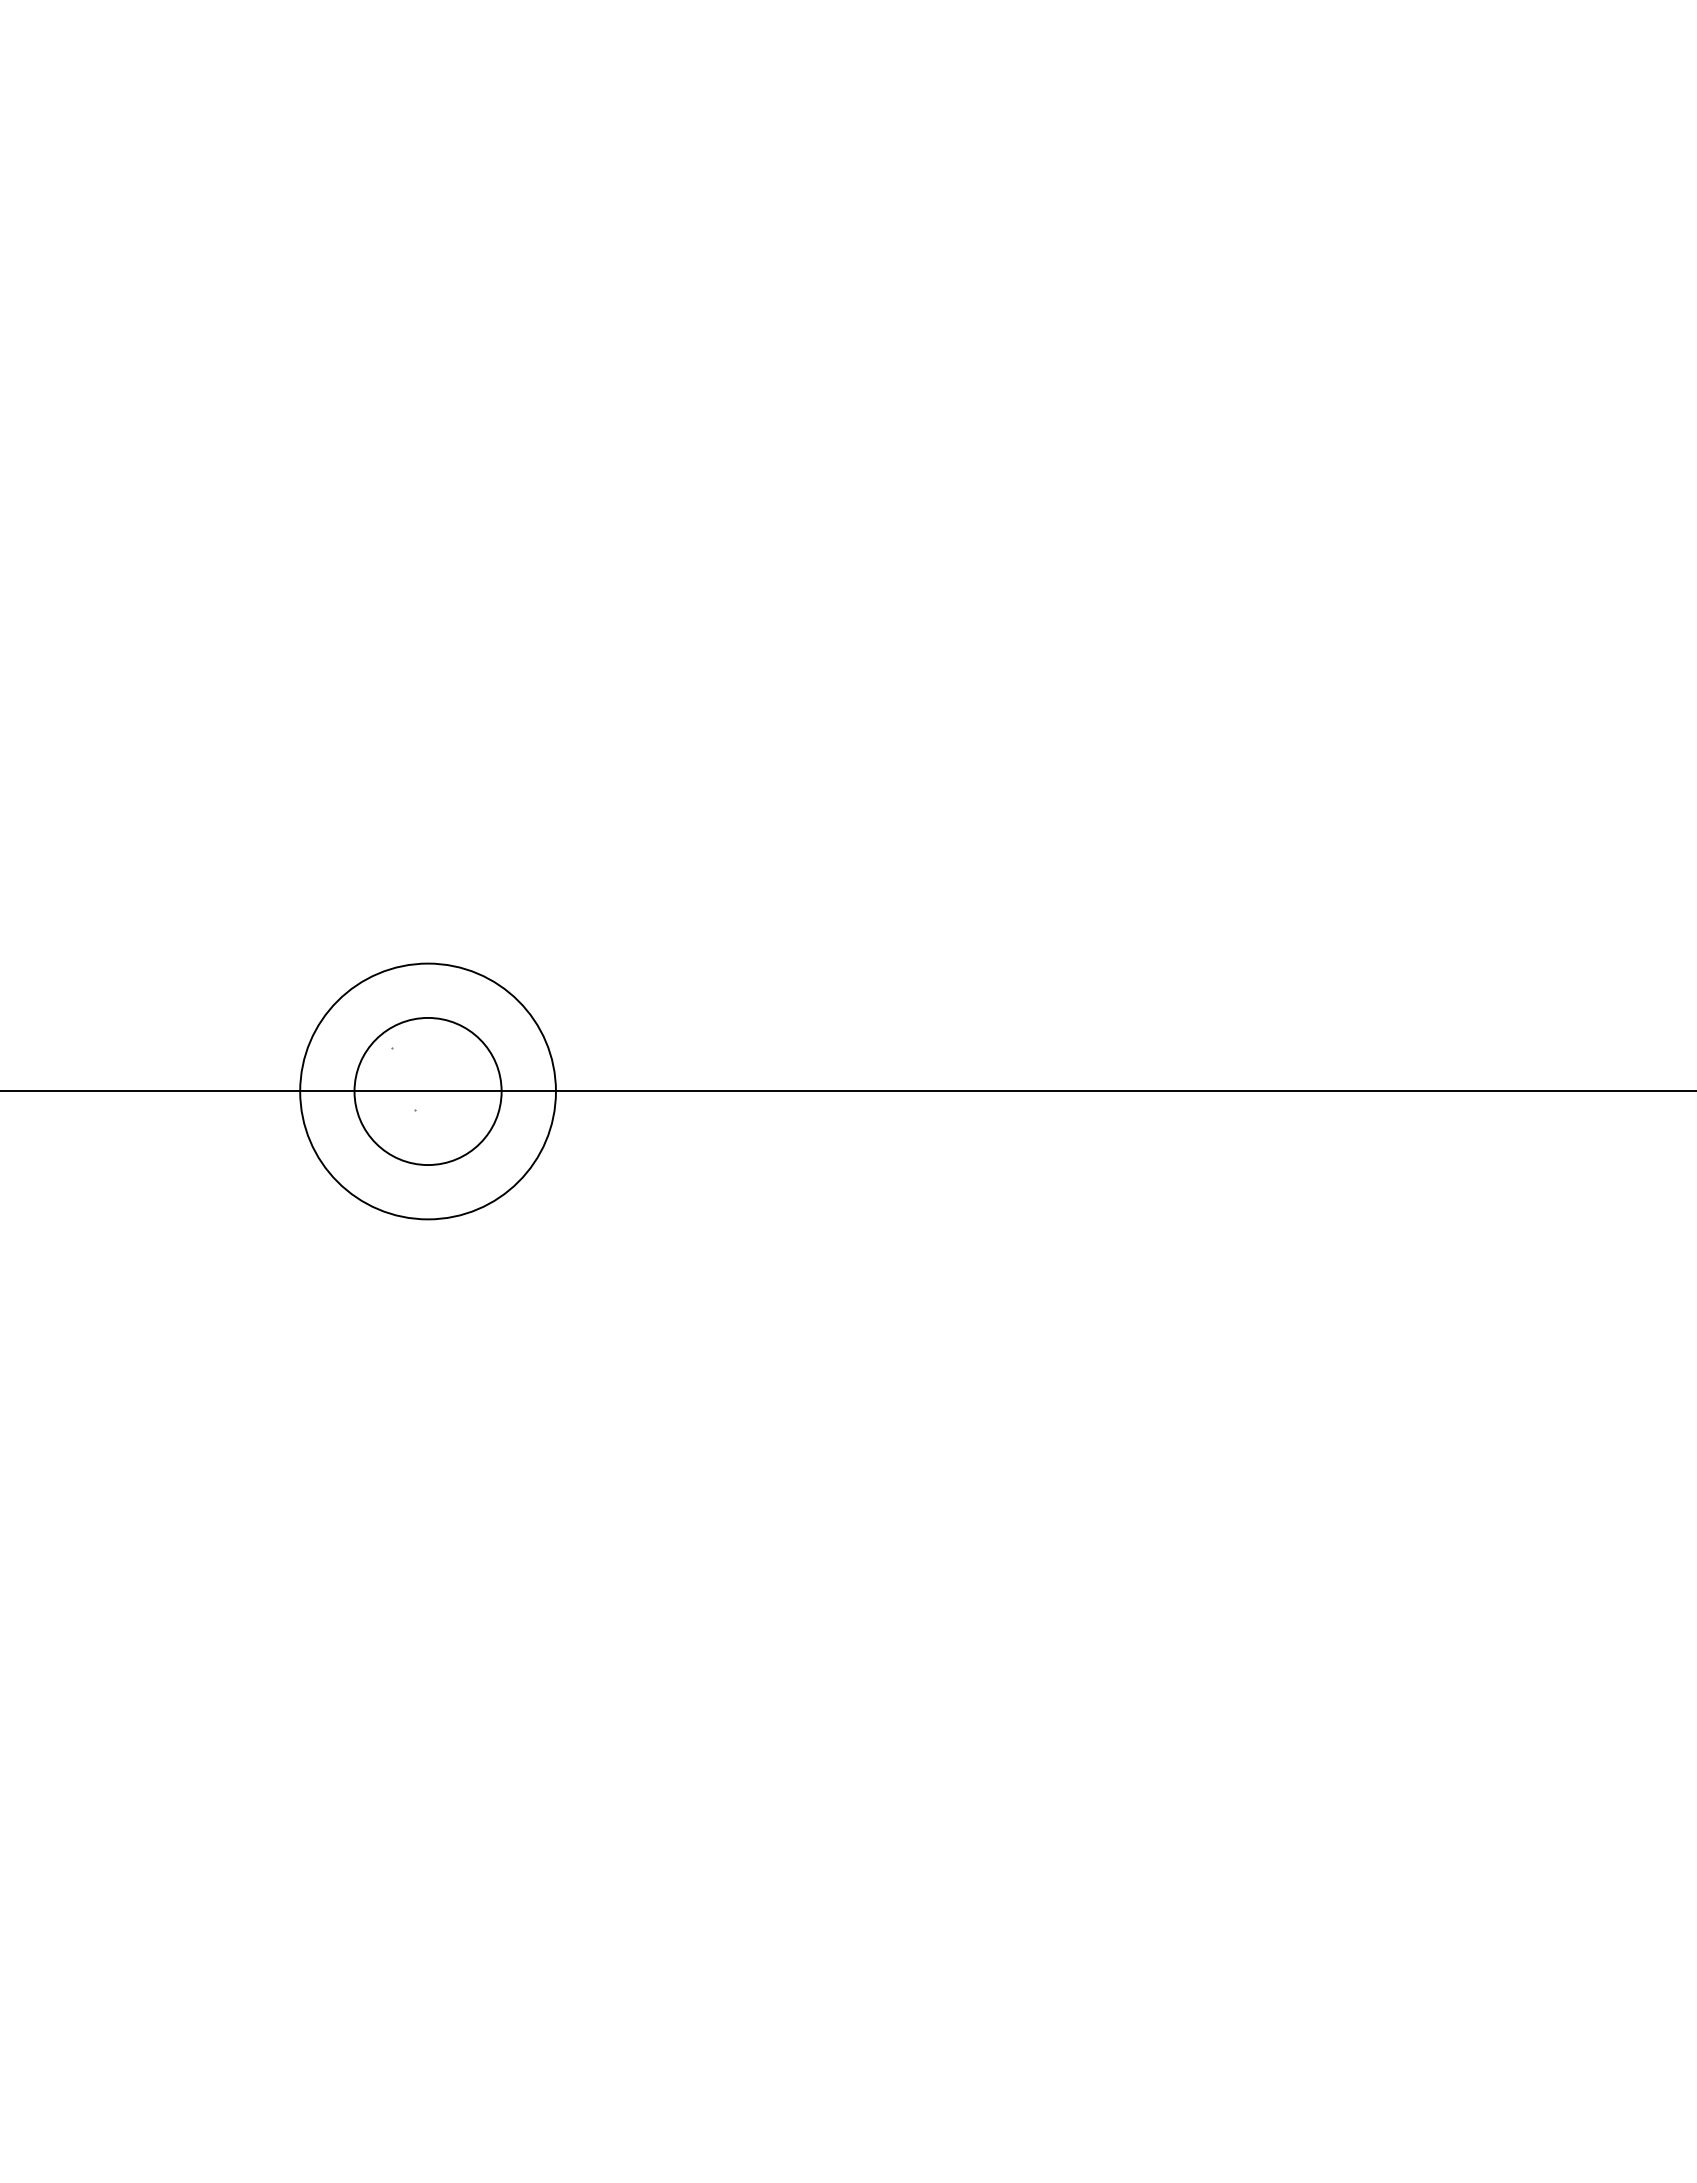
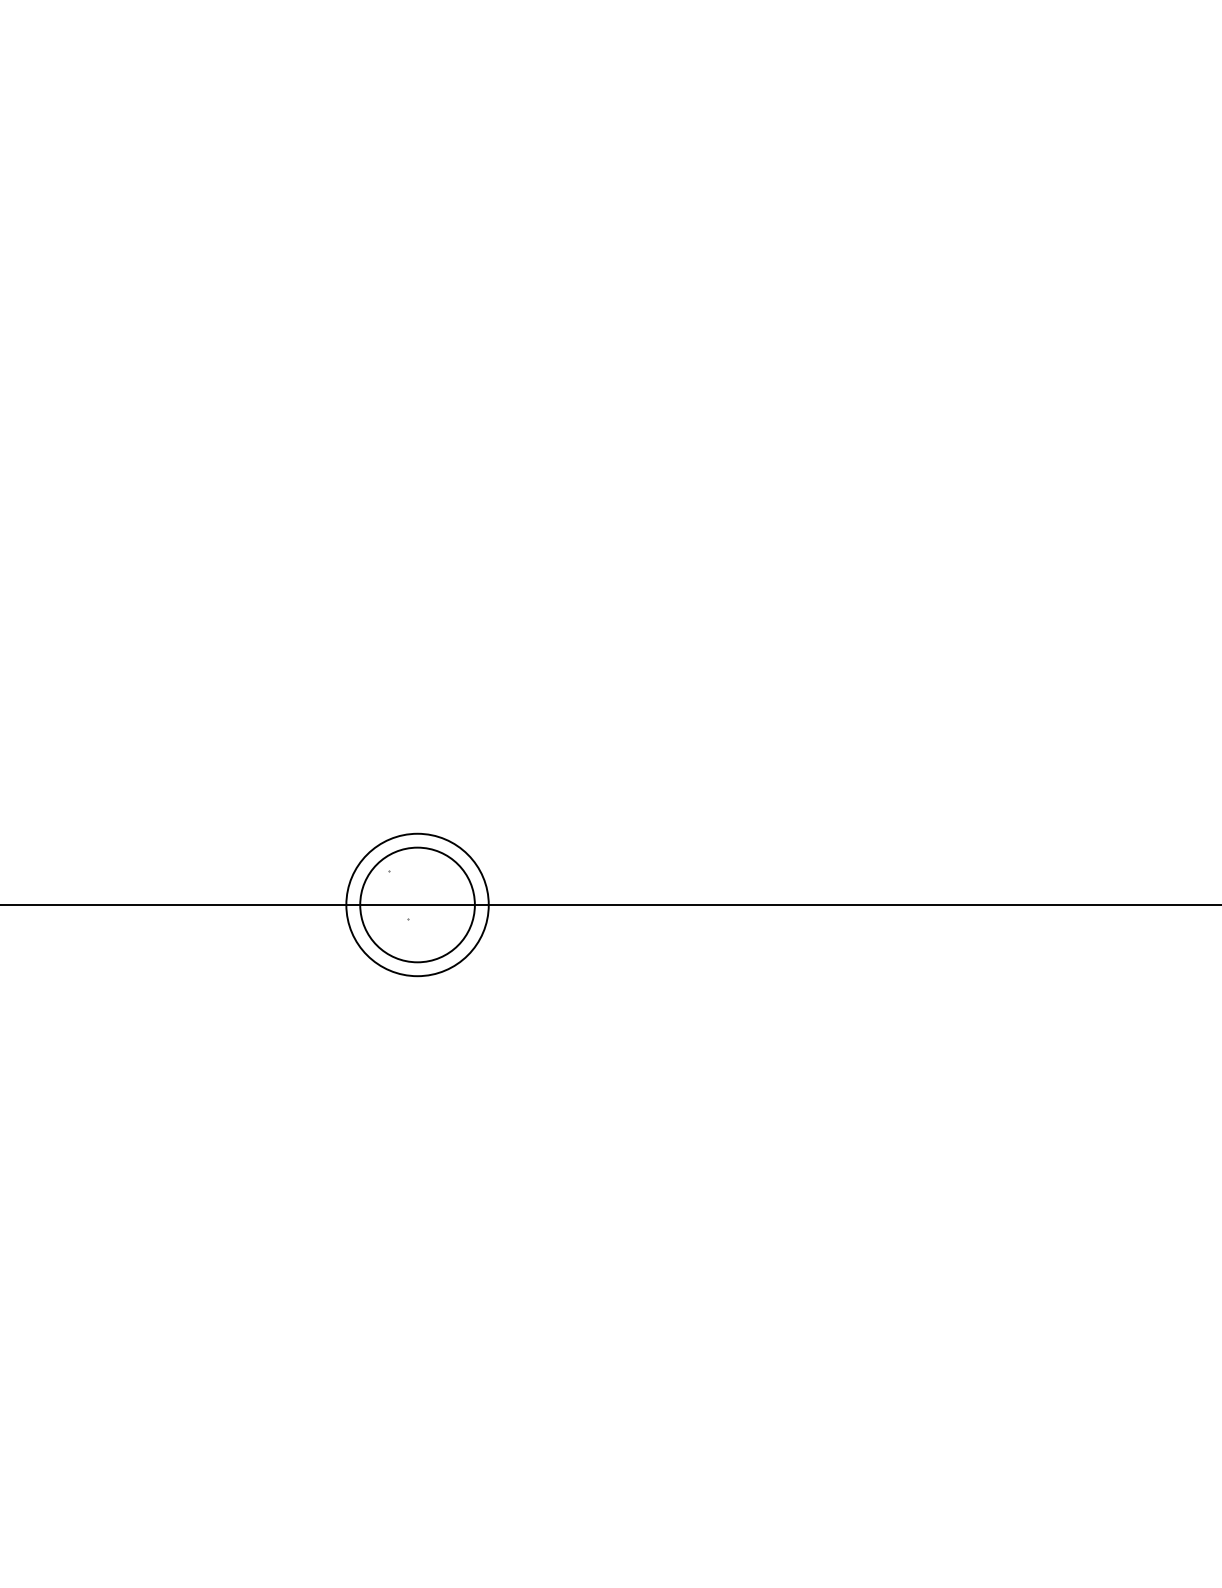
circle: (427, 1091) -> (417, 904), size x0.71

